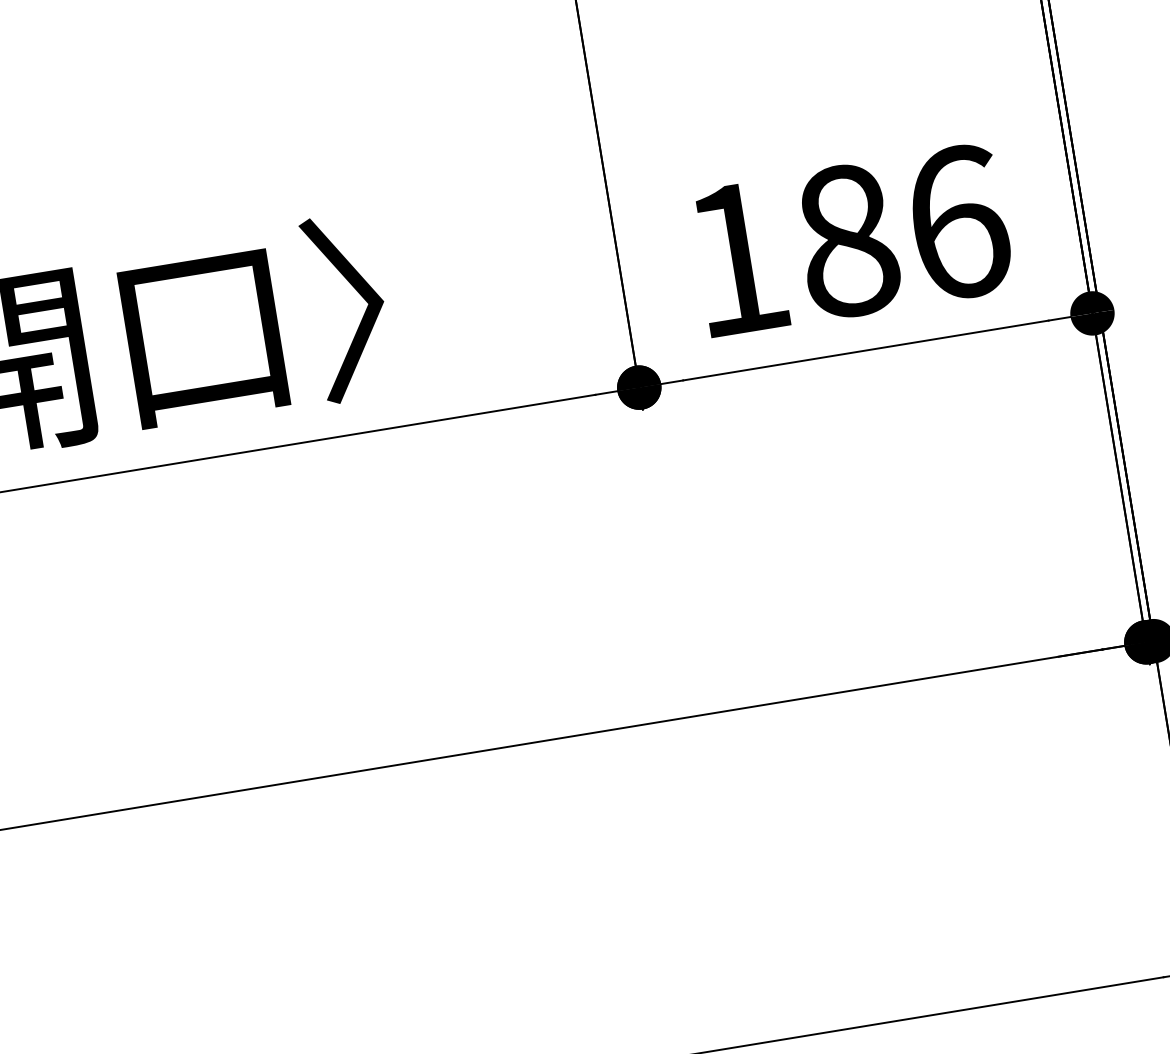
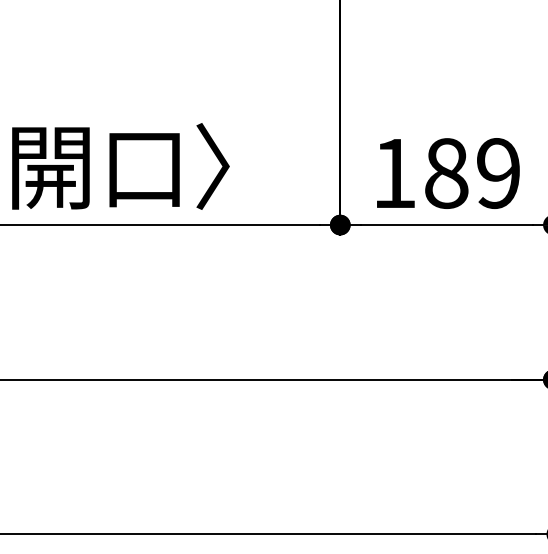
text: (957, 222) -> (498, 173), 186 -> 189

